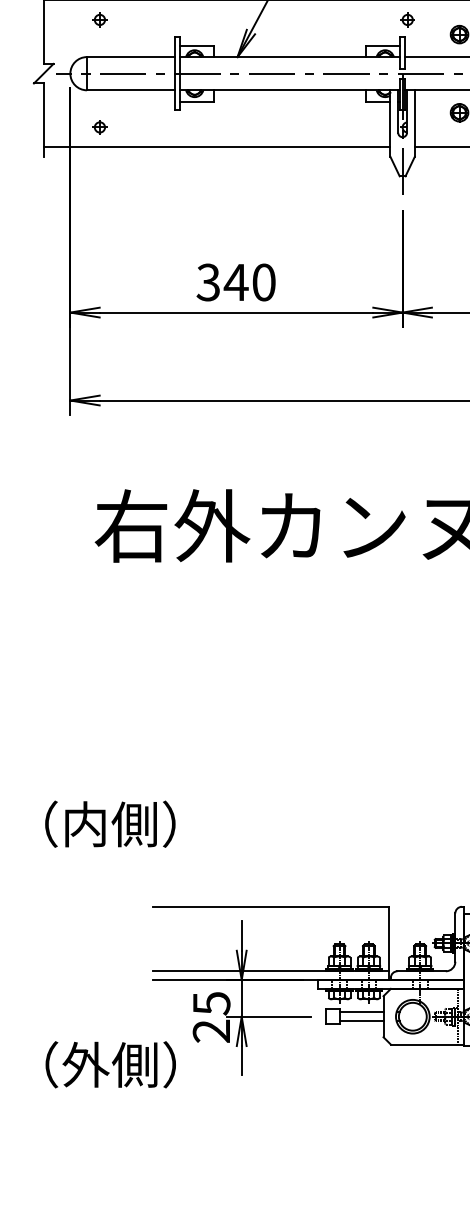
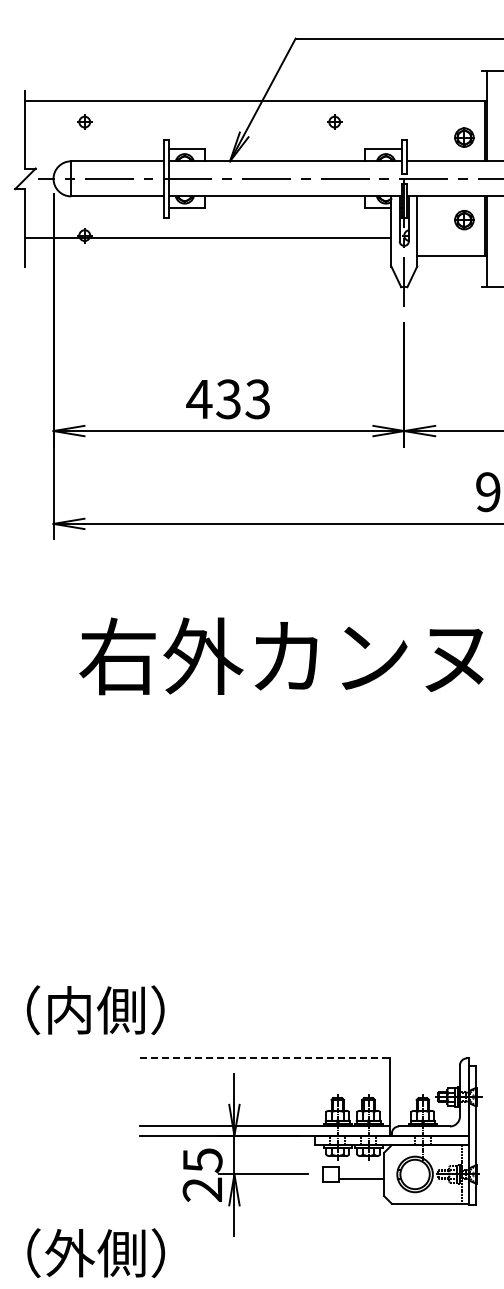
part: (407, 19) -> (334, 121), moved
line: (217, 147) -> (208, 238), moved
text: (236, 282) -> (228, 399), 340 -> 433
text: (110, 824) -> (95, 1010), moved
line: (271, 906) -> (265, 1058), solid -> dashed
line: (362, 1012) -> (361, 1169), removed
text: (111, 1065) -> (96, 1253), moved

